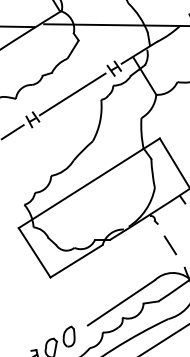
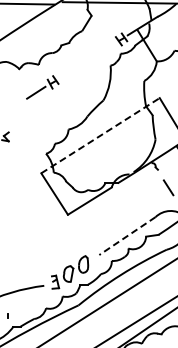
line: (72, 93) -> (86, 60), removed
line: (89, 183) -> (100, 135), solid -> dashed
line: (121, 303) -> (127, 236), solid -> dashed

